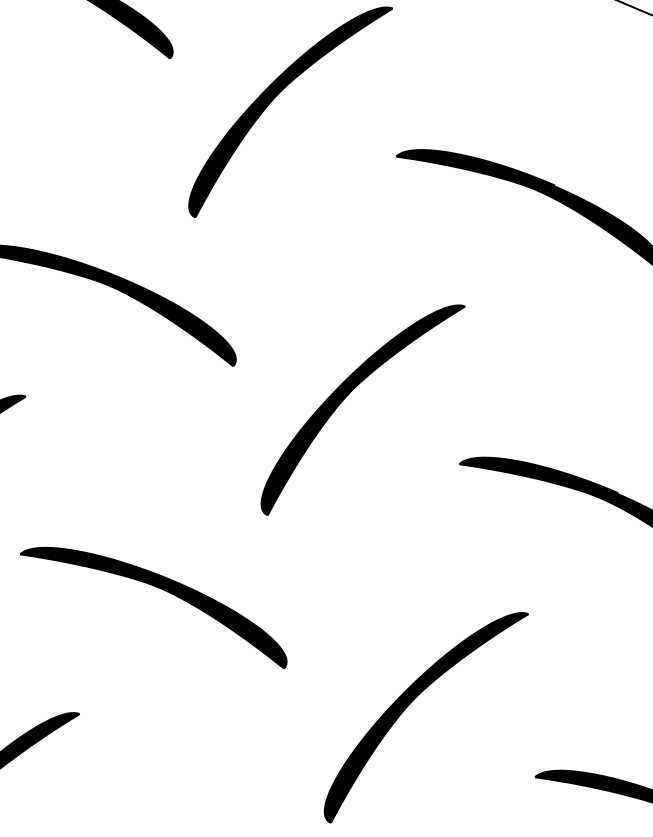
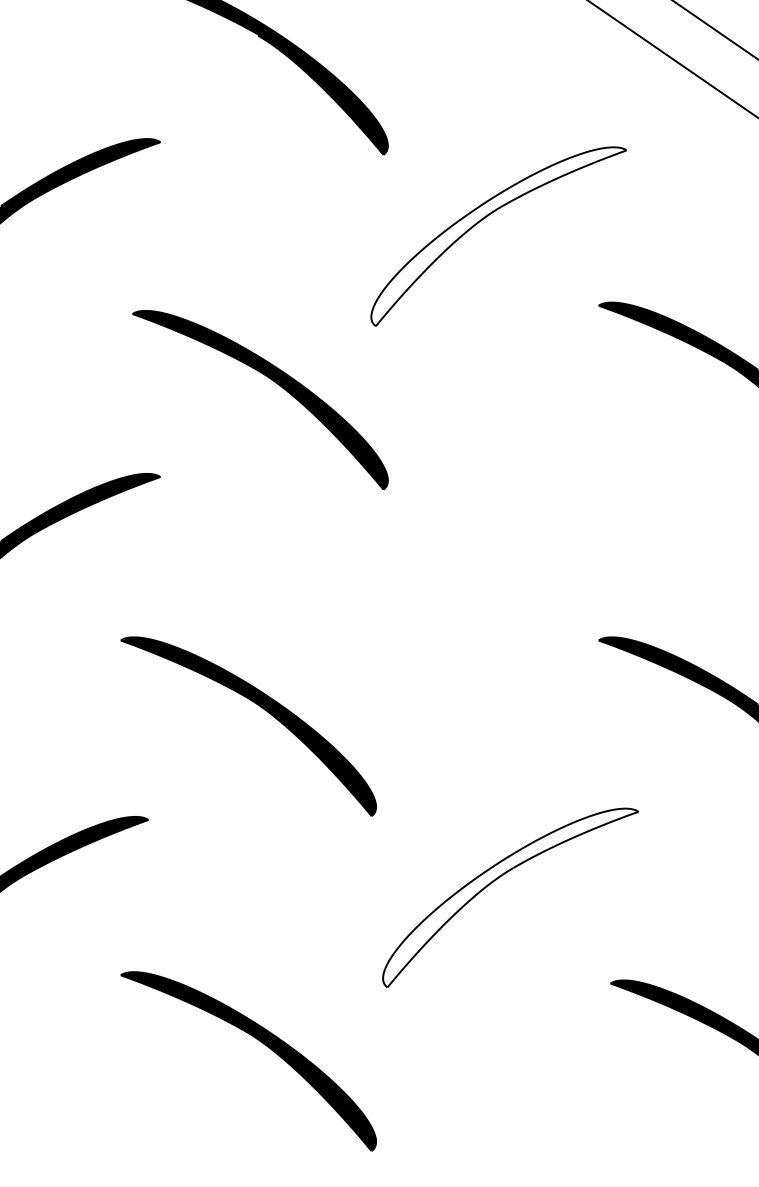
fill: (291, 111) -> (498, 236), removed
part: (346, 397) -> (495, 546), removed
fill: (426, 717) -> (510, 897), removed

